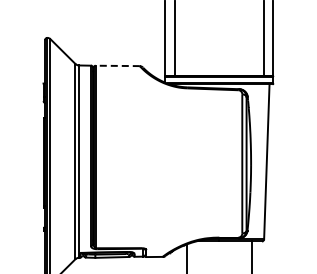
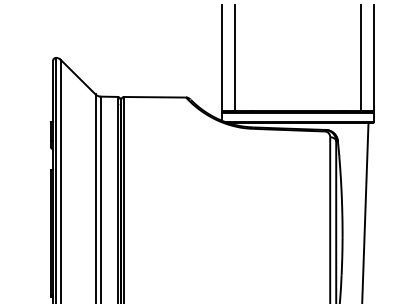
line: (117, 65) -> (154, 96), dashed -> solid

